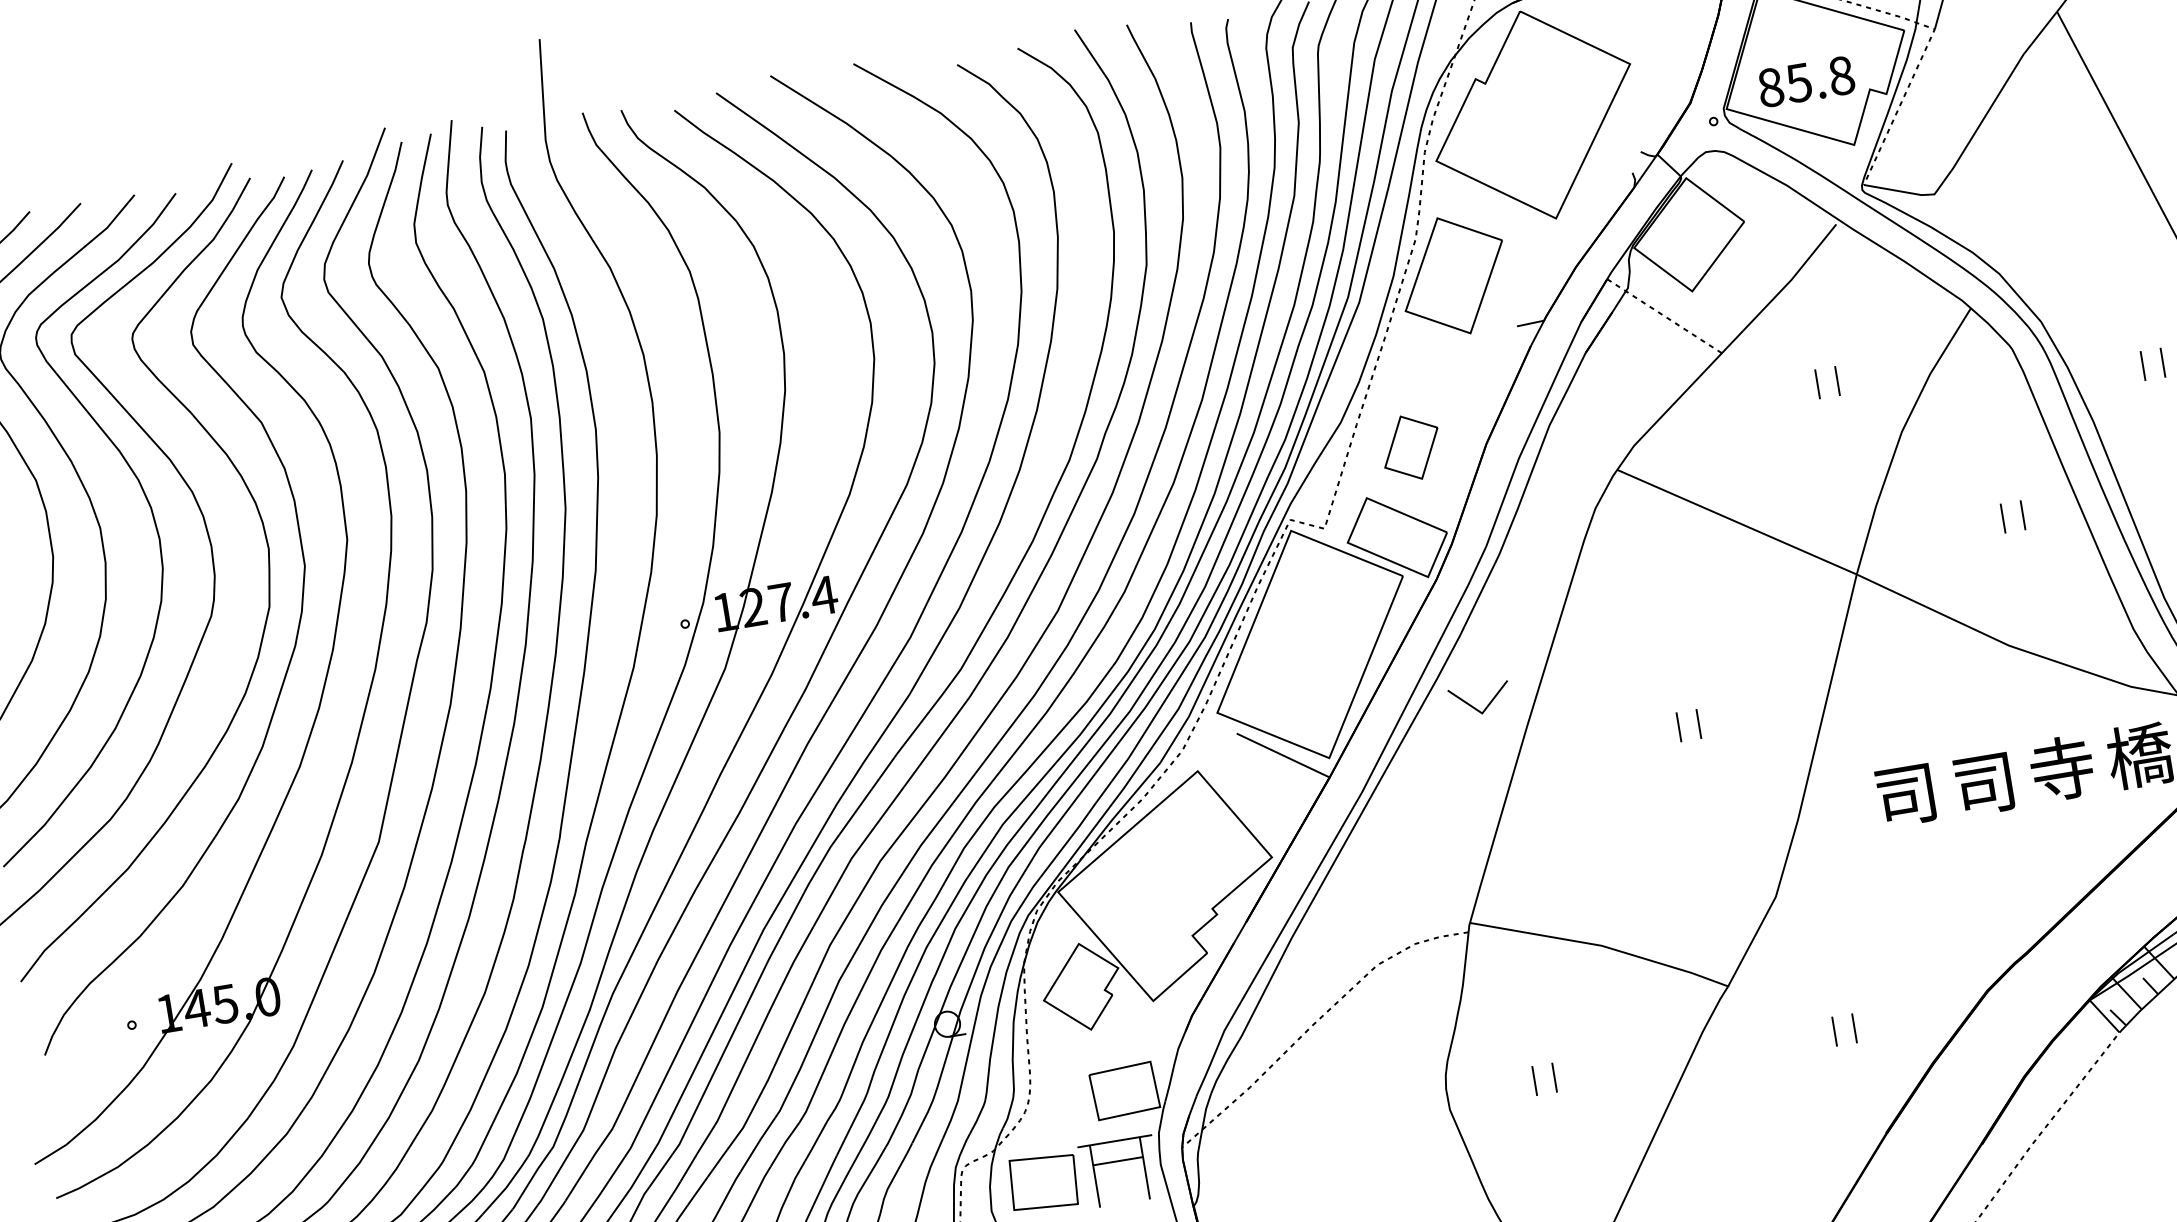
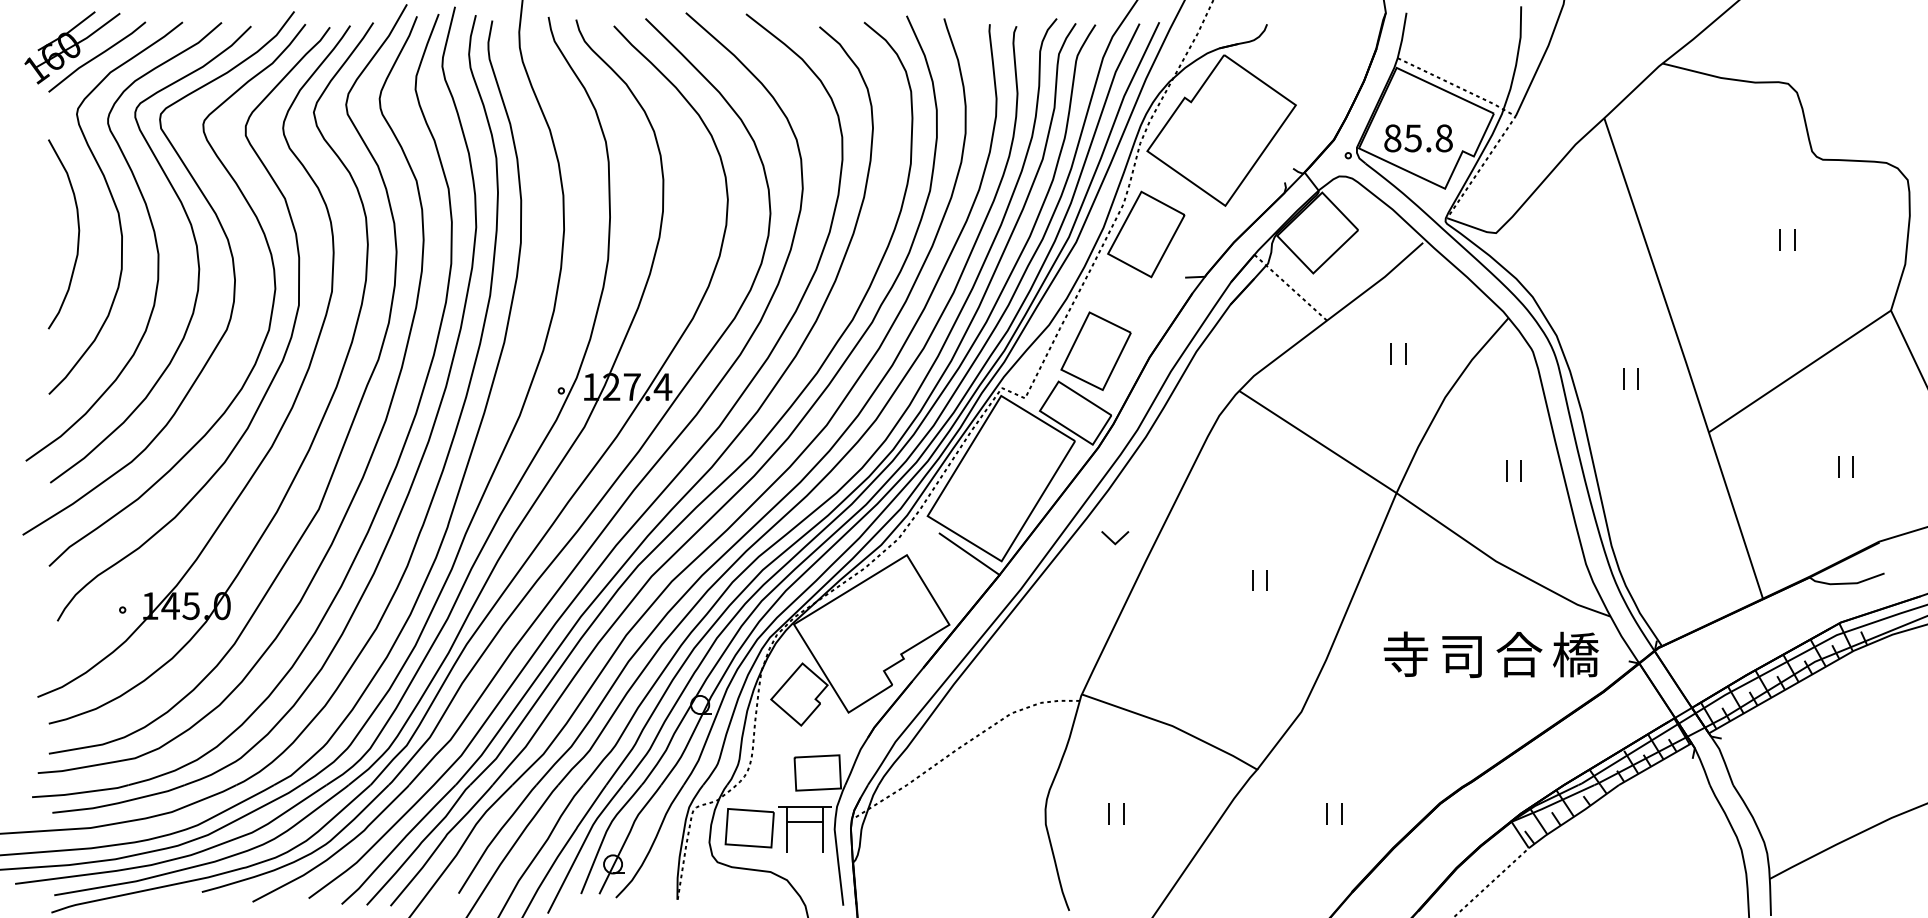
part: (1410, 446) -> (1095, 350), size x1.67
part: (1480, 700) -> (1115, 538), size x0.62
text: (2062, 768) -> (1519, 654), 寺 -> 合
text: (1905, 792) -> (1405, 653), 司 -> 寺

